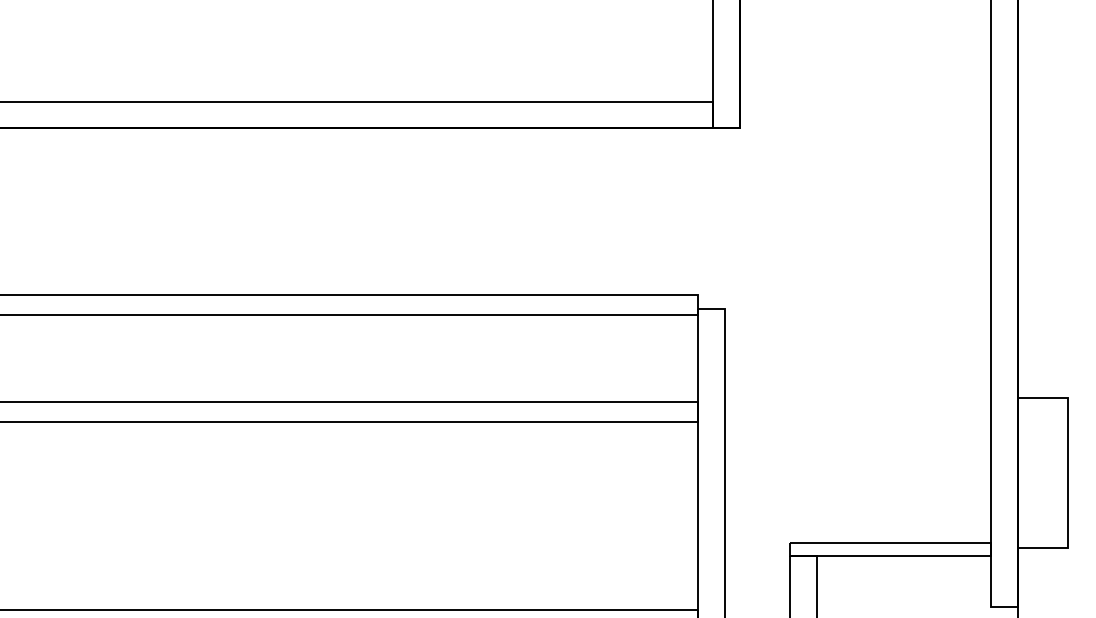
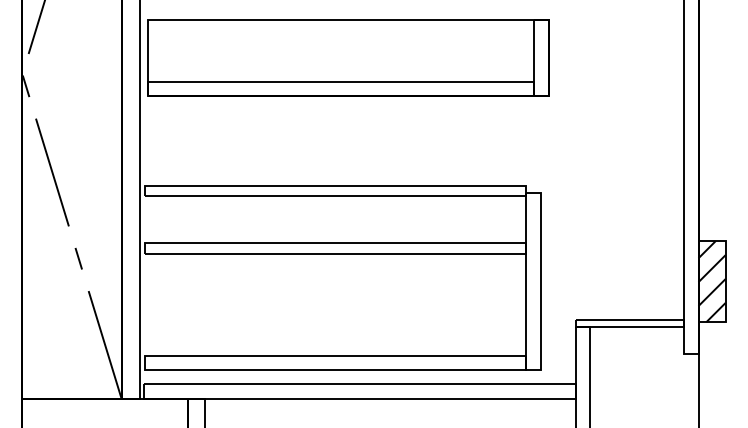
hatch: (1041, 472) -> (711, 281), added

